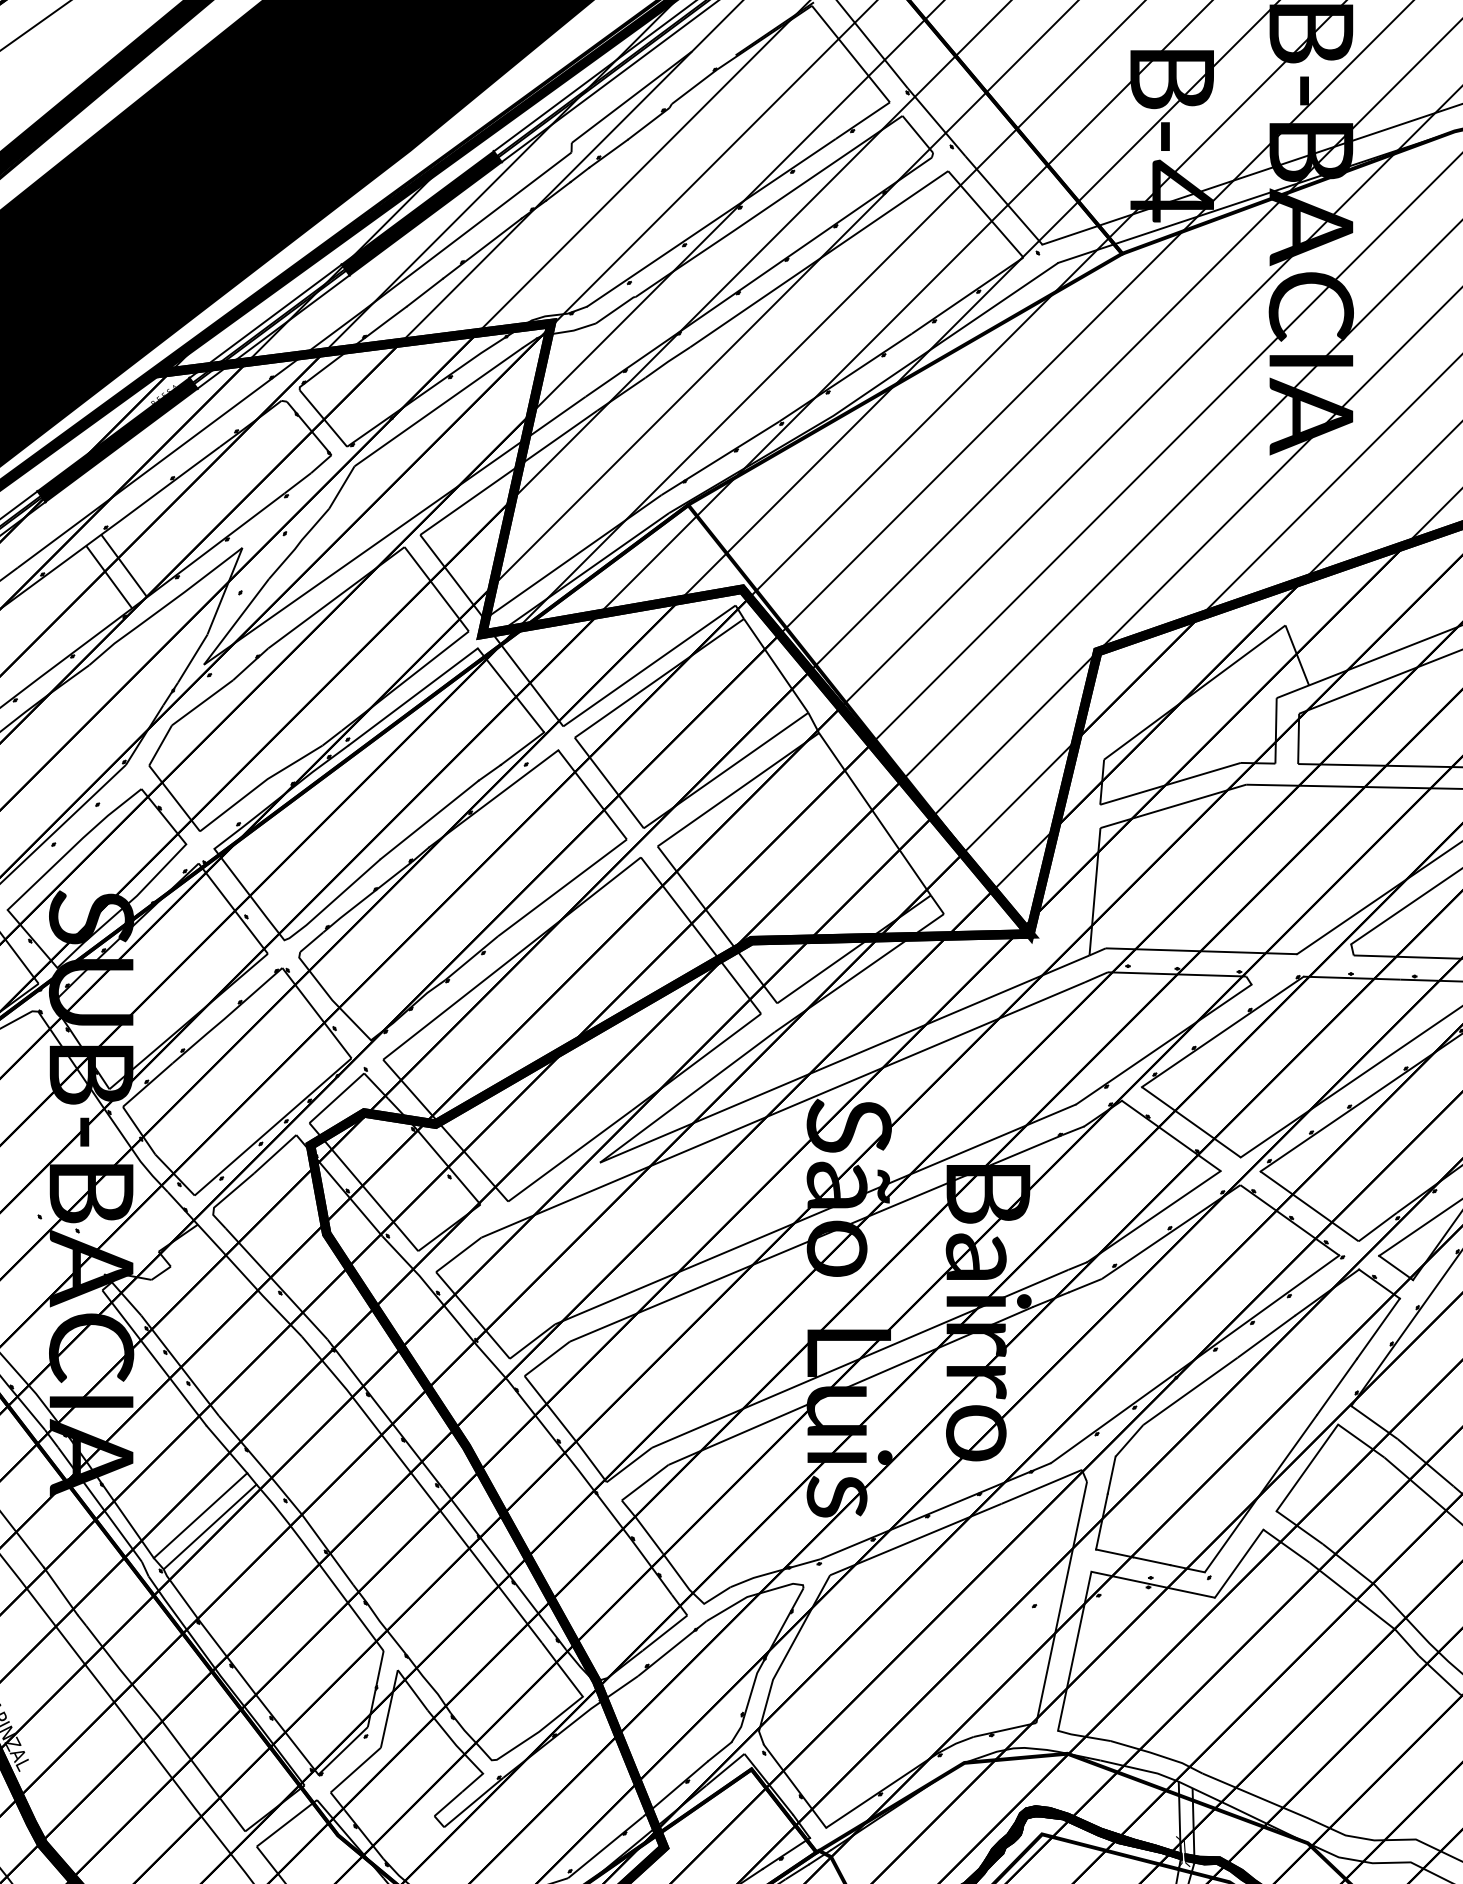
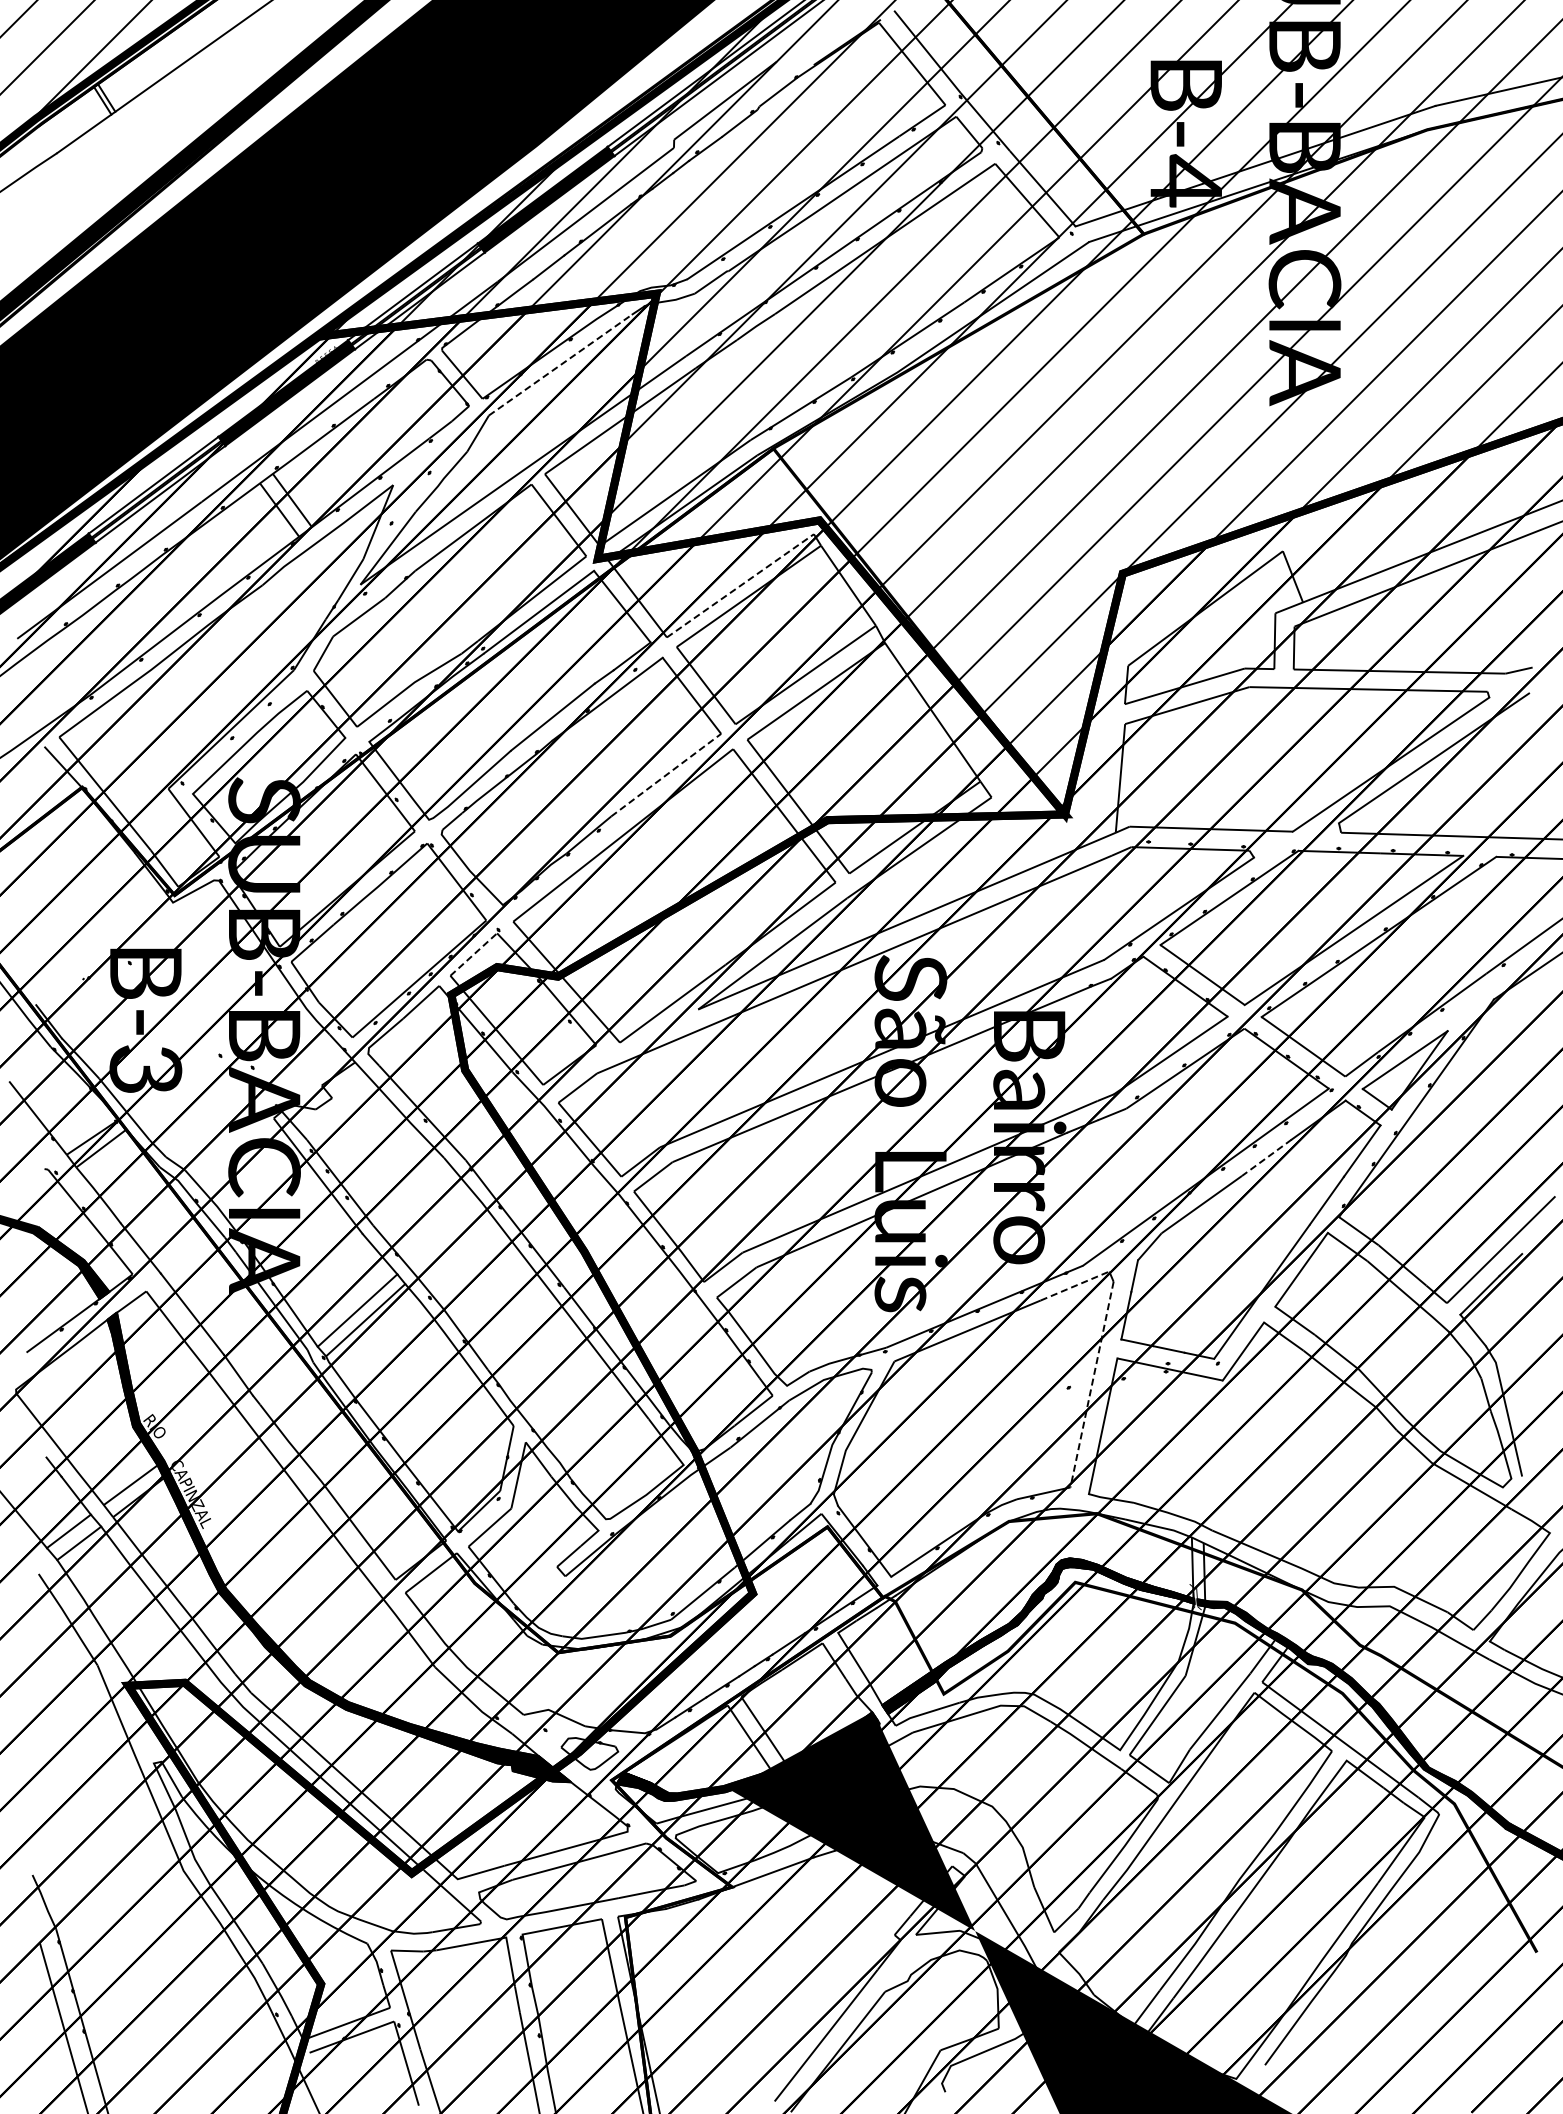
line: (438, 406) -> (560, 364), solid -> dashed
line: (649, 665) -> (740, 585), solid -> dashed
line: (562, 888) -> (666, 775), solid -> dashed
line: (336, 1098) -> (473, 954), solid -> dashed
line: (1266, 1336) -> (1266, 1157), solid -> dashed
line: (1042, 1486) -> (1075, 1285), solid -> dashed
line: (1061, 1603) -> (1091, 1385), solid -> dashed

